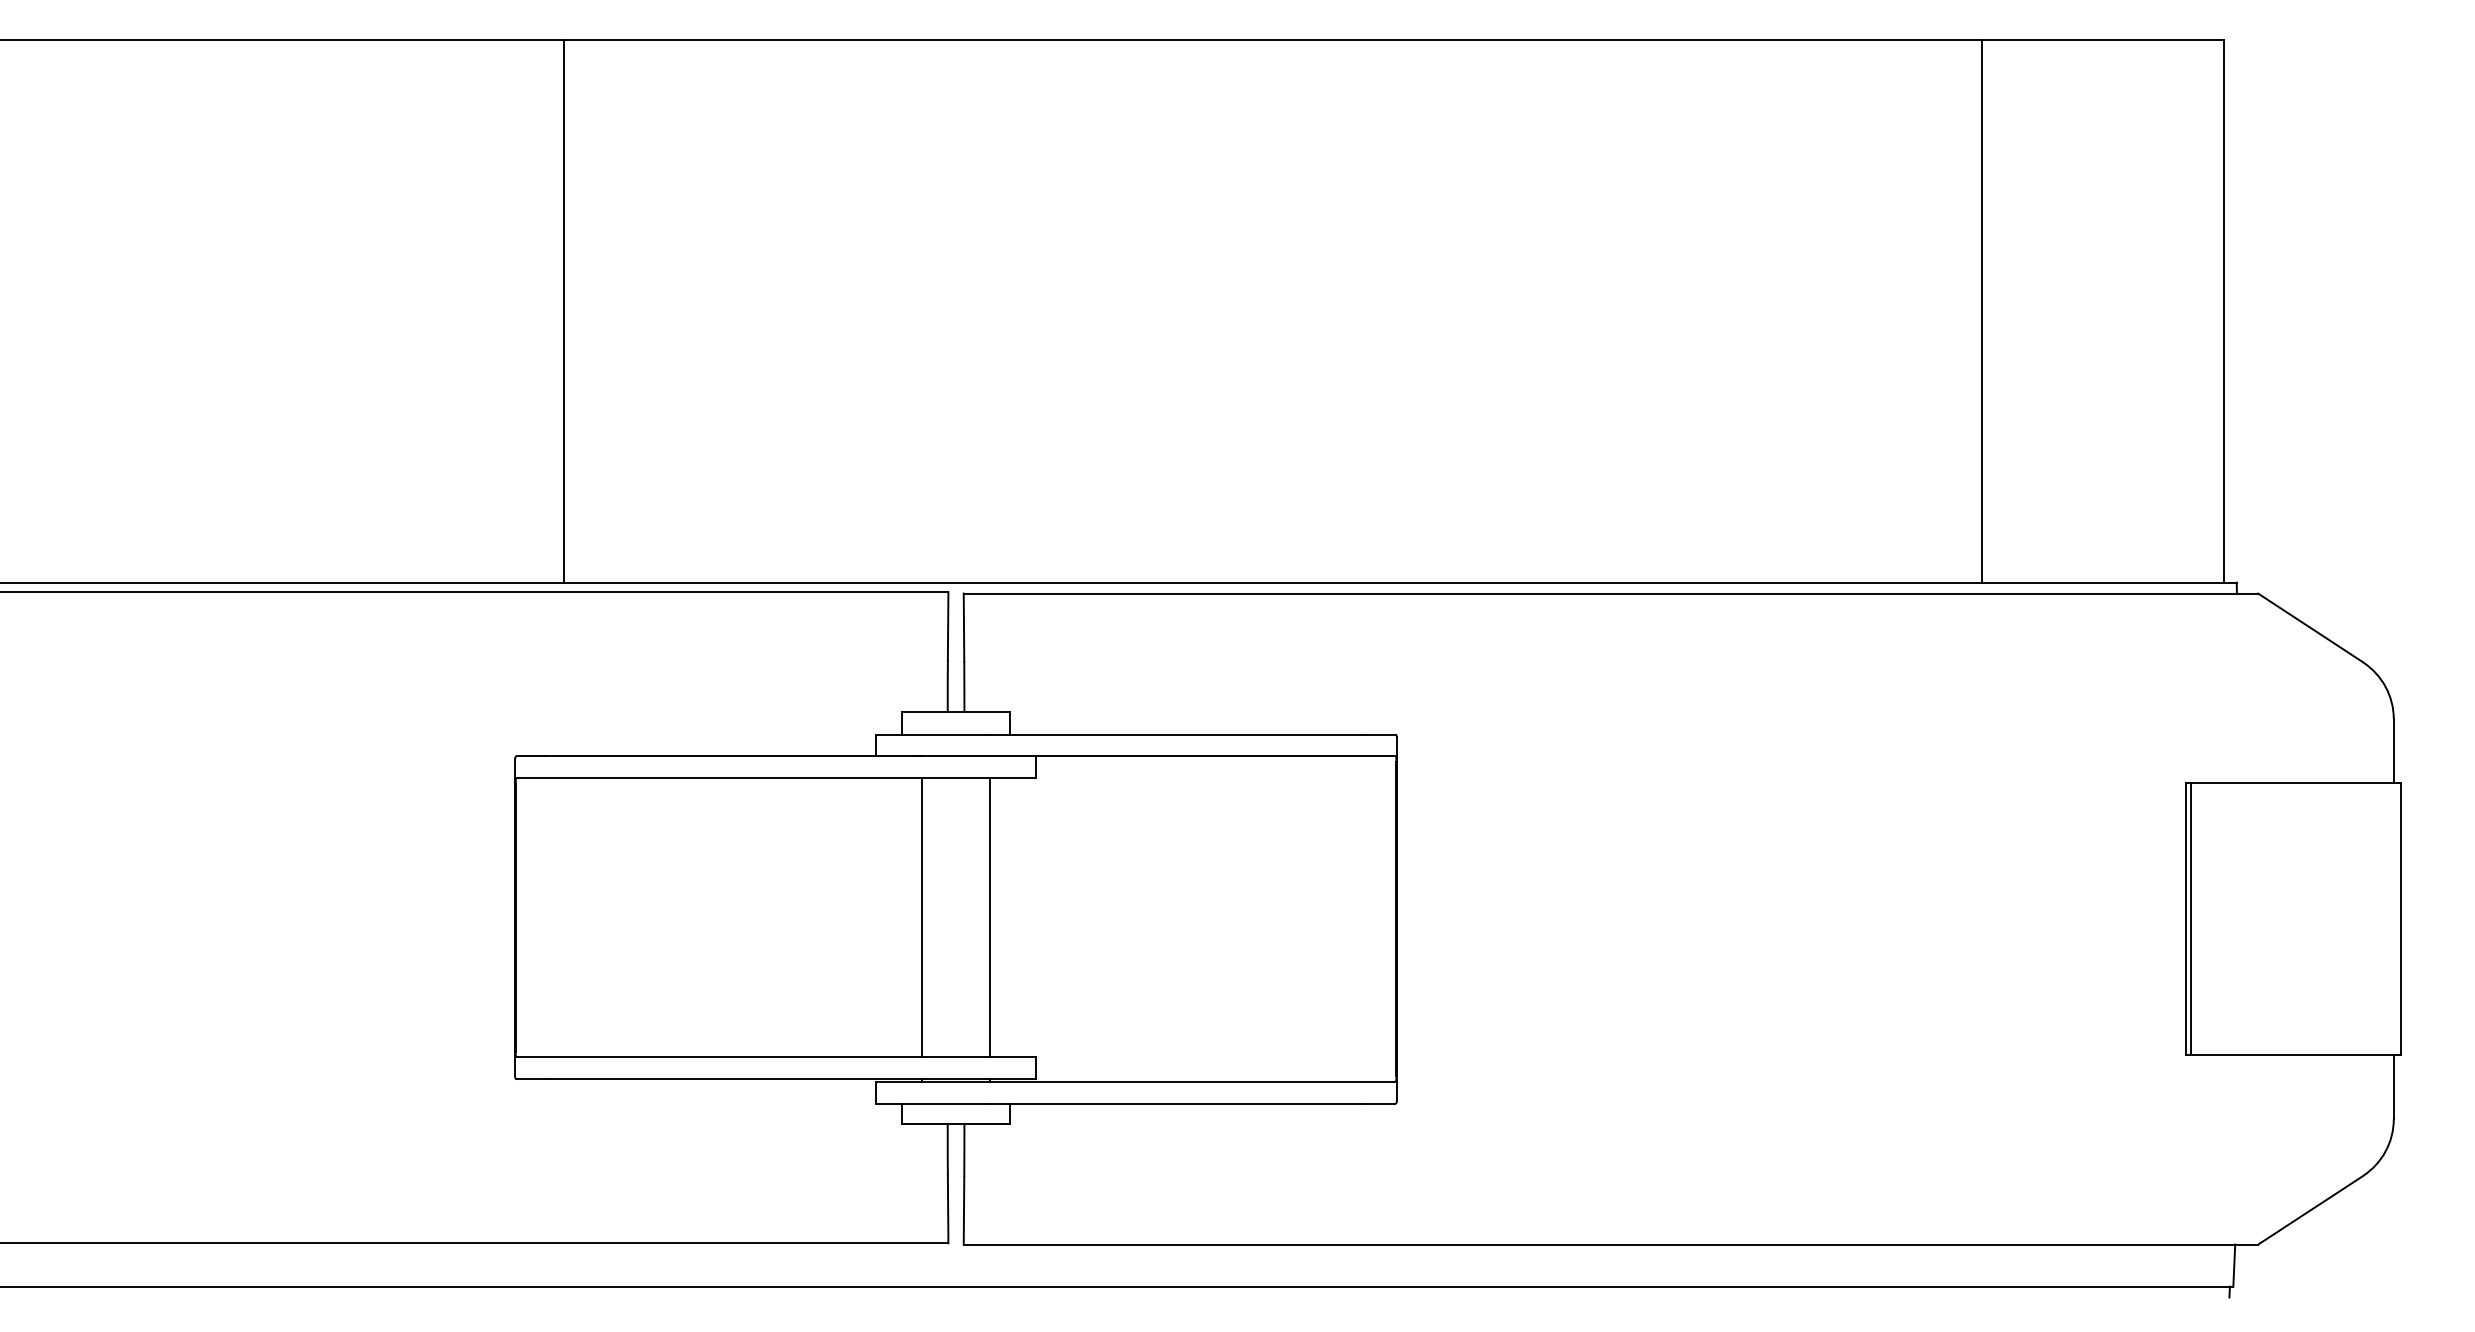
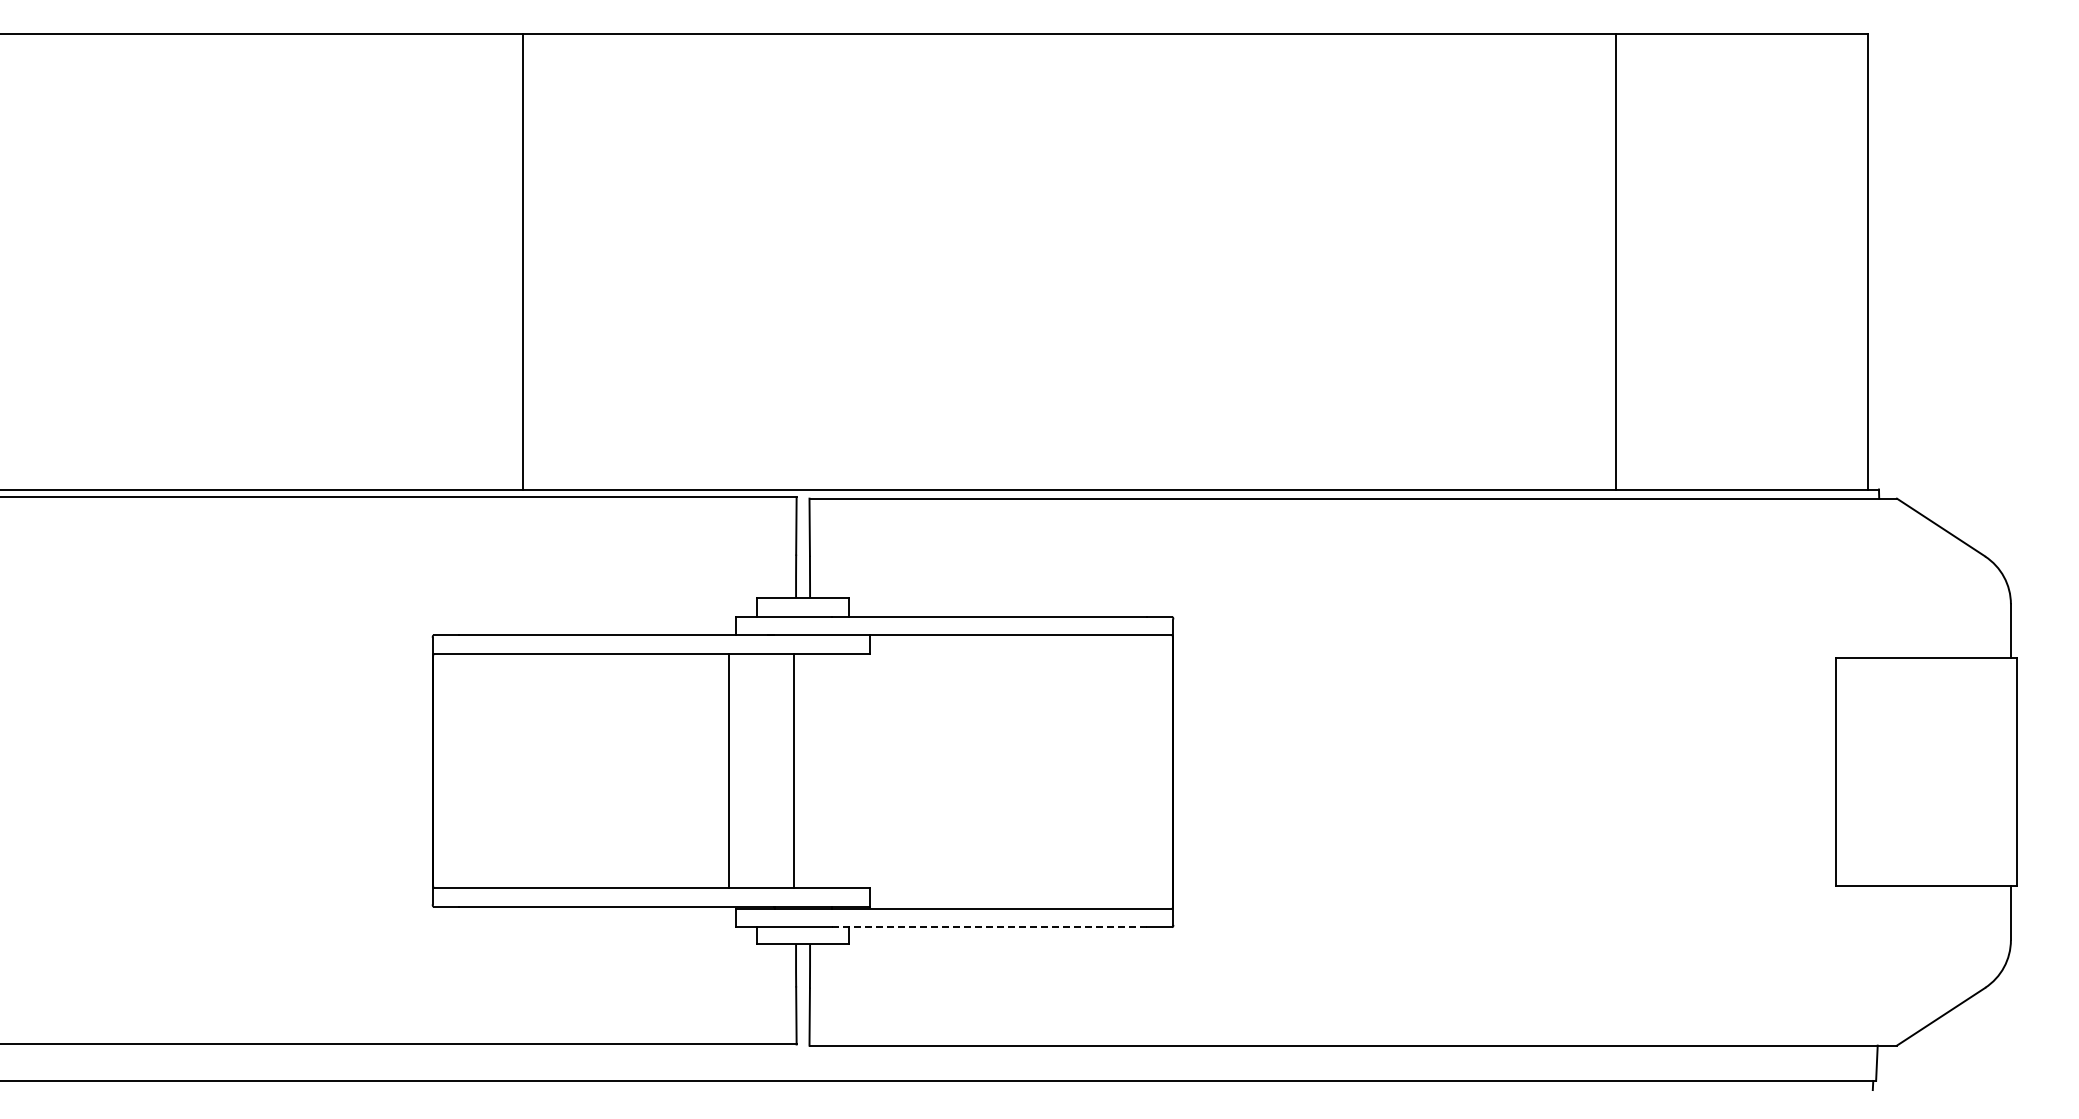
line: (564, 311) -> (523, 261), moved
line: (1981, 311) -> (1615, 261), moved
line: (922, 917) -> (728, 770), moved
line: (989, 917) -> (793, 770), moved
line: (2190, 919) -> (1840, 772), removed
line: (1177, 1104) -> (989, 927), solid -> dashed

